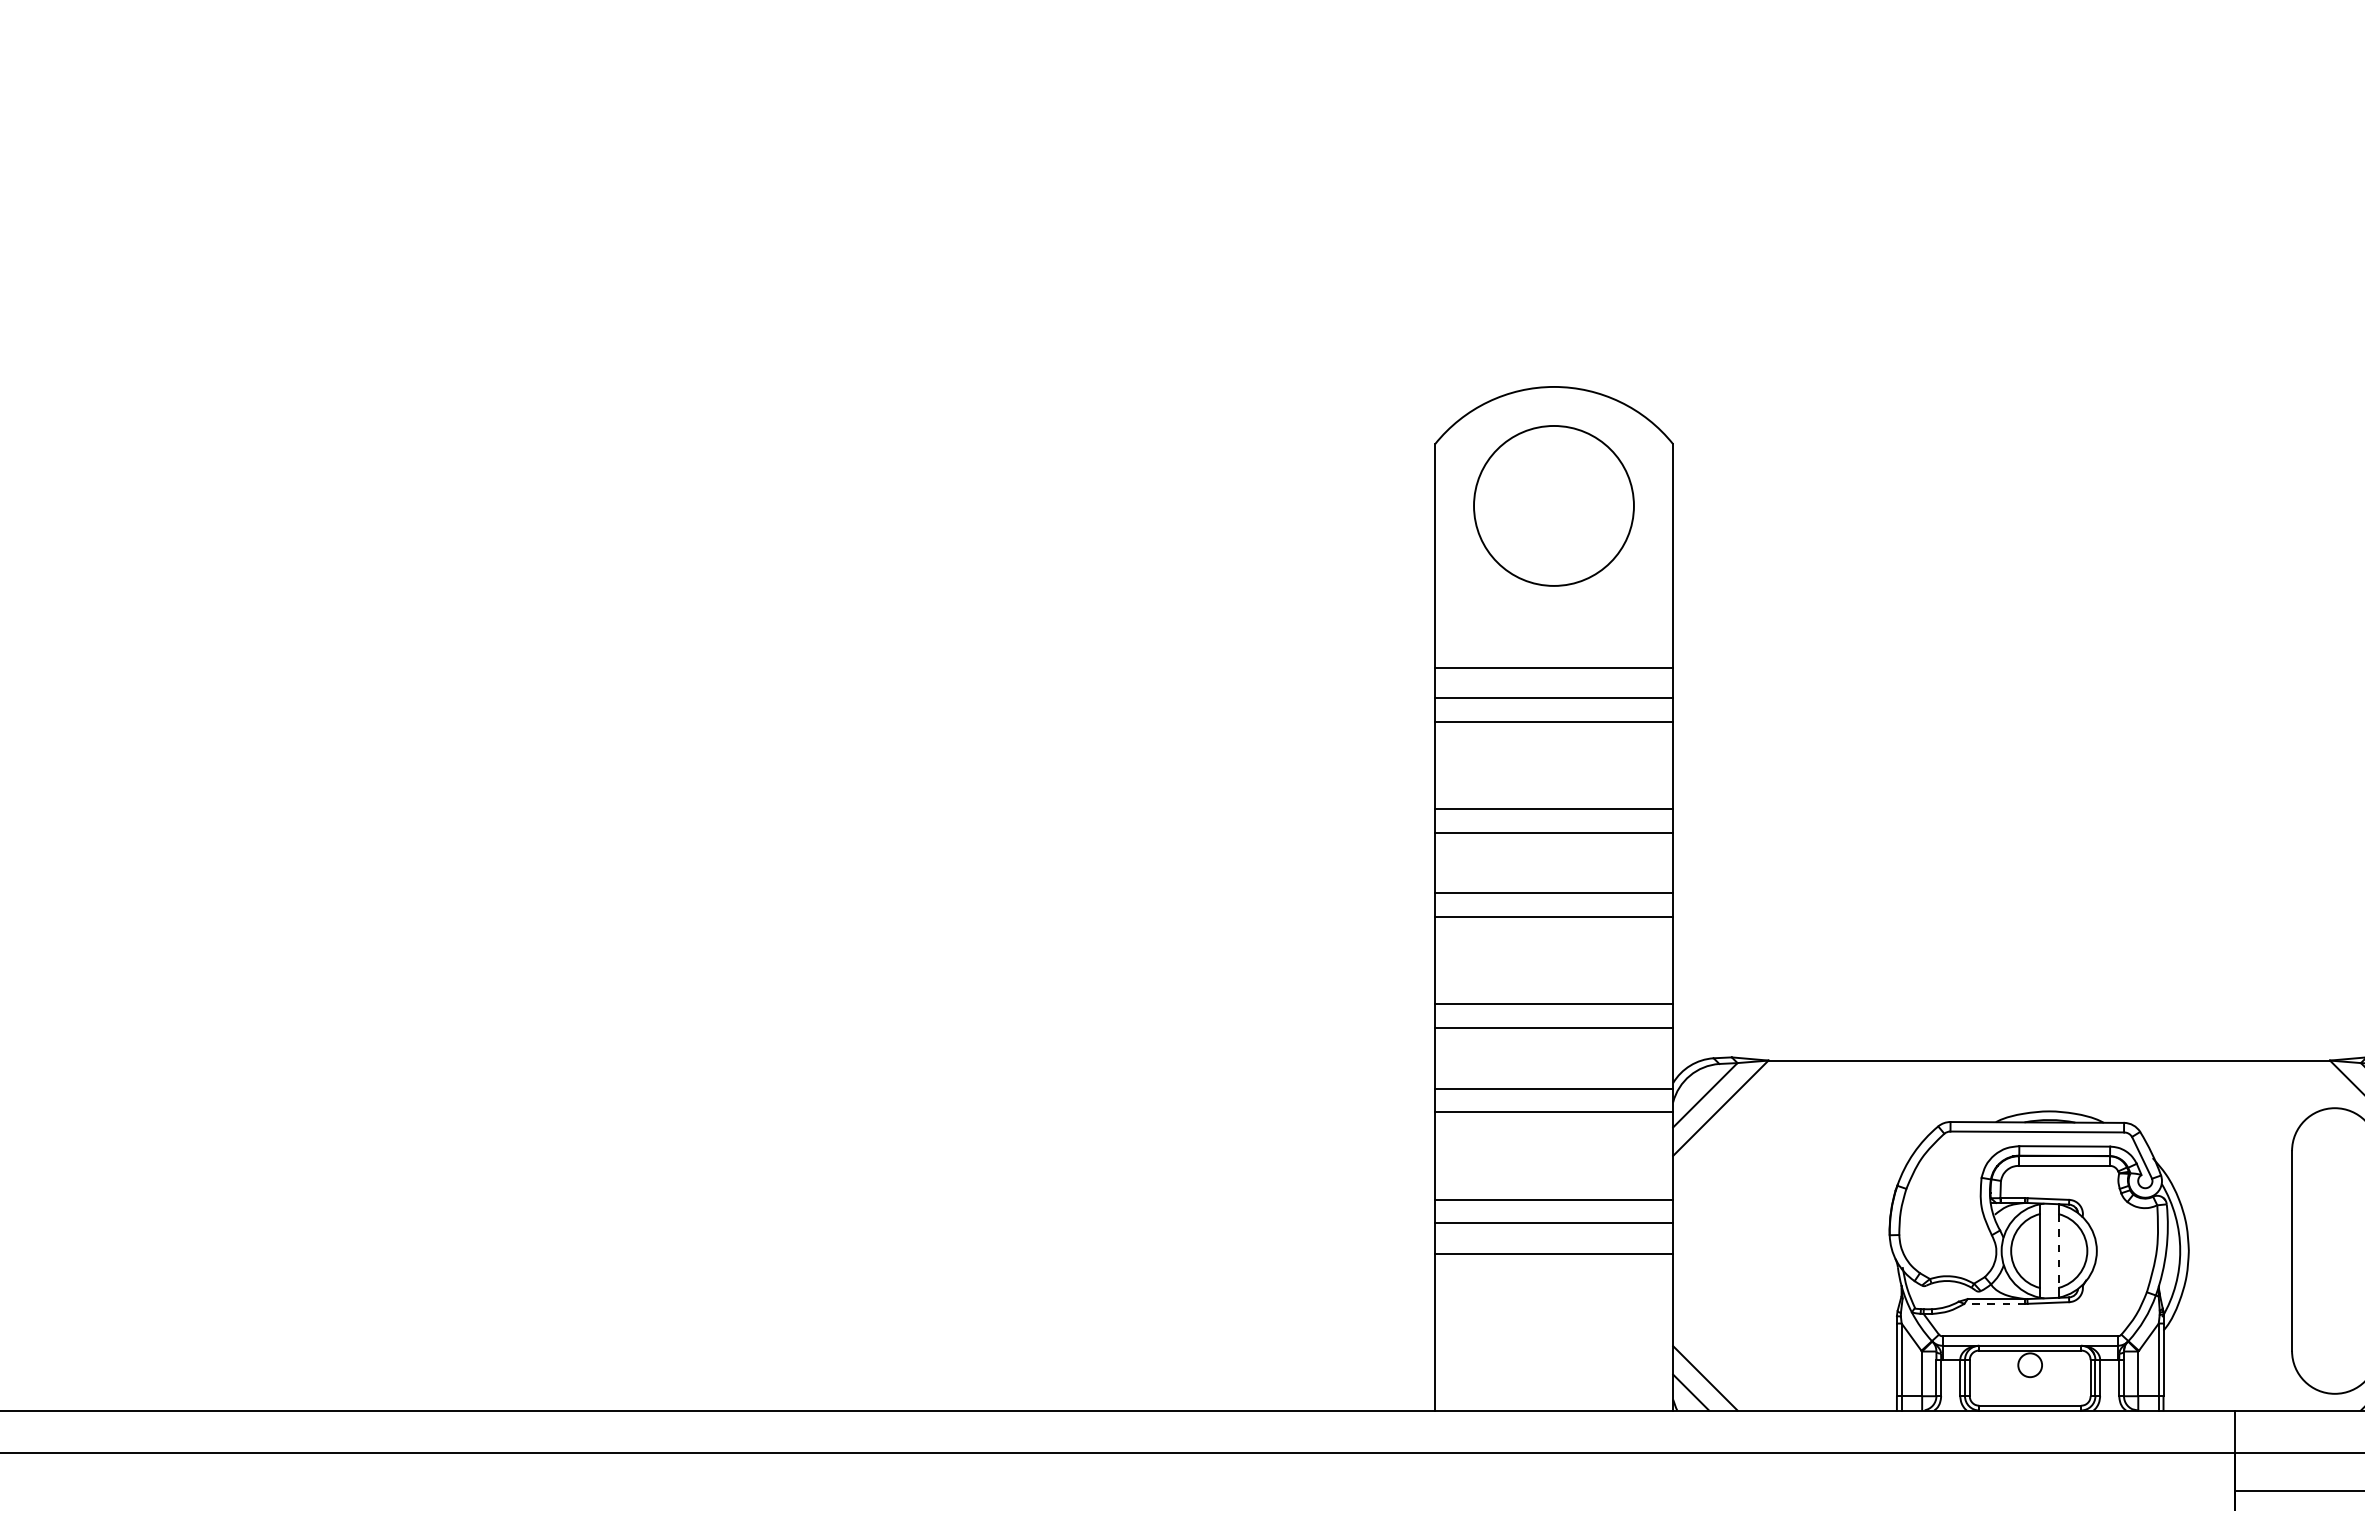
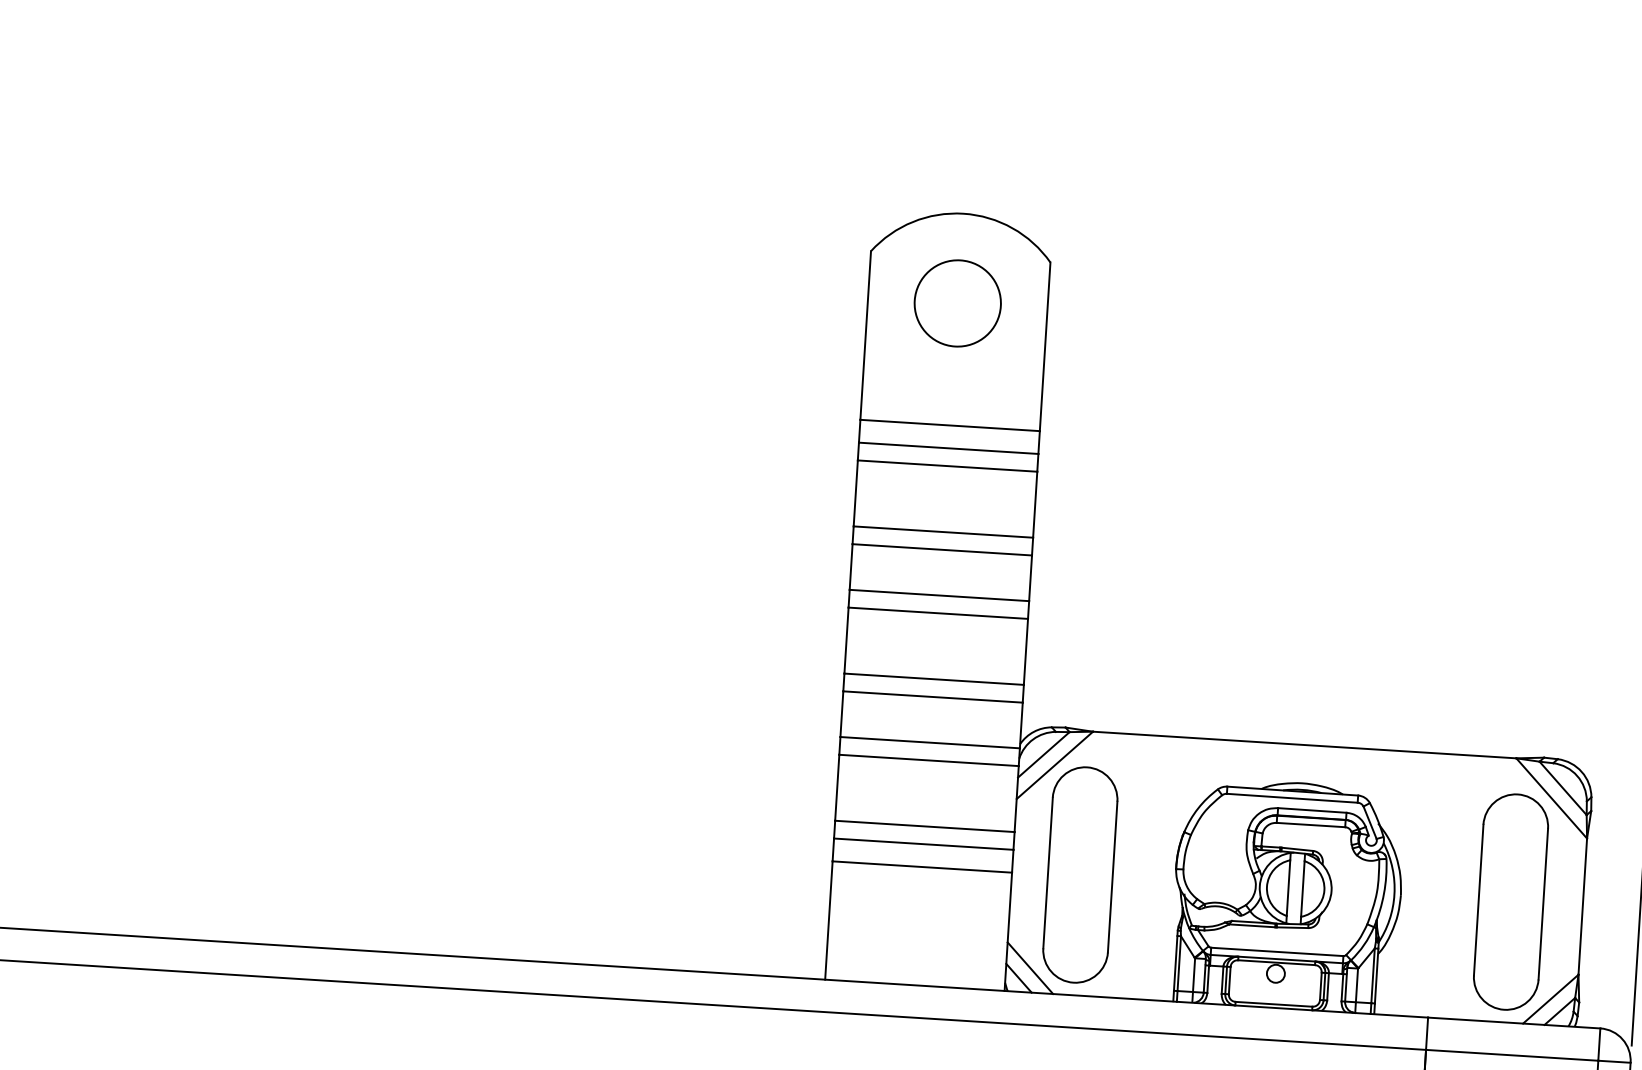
circle: (1554, 505) -> (958, 303), size x0.71
part: (1763, 1250) -> (1080, 874), added
line: (2058, 1251) -> (1302, 889), dashed -> solid
line: (1994, 1303) -> (1251, 925), dashed -> solid

